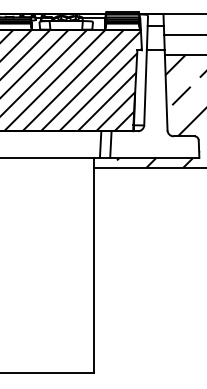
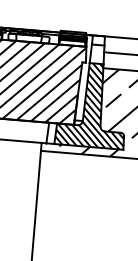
hatch: (154, 103) -> (92, 104), added

